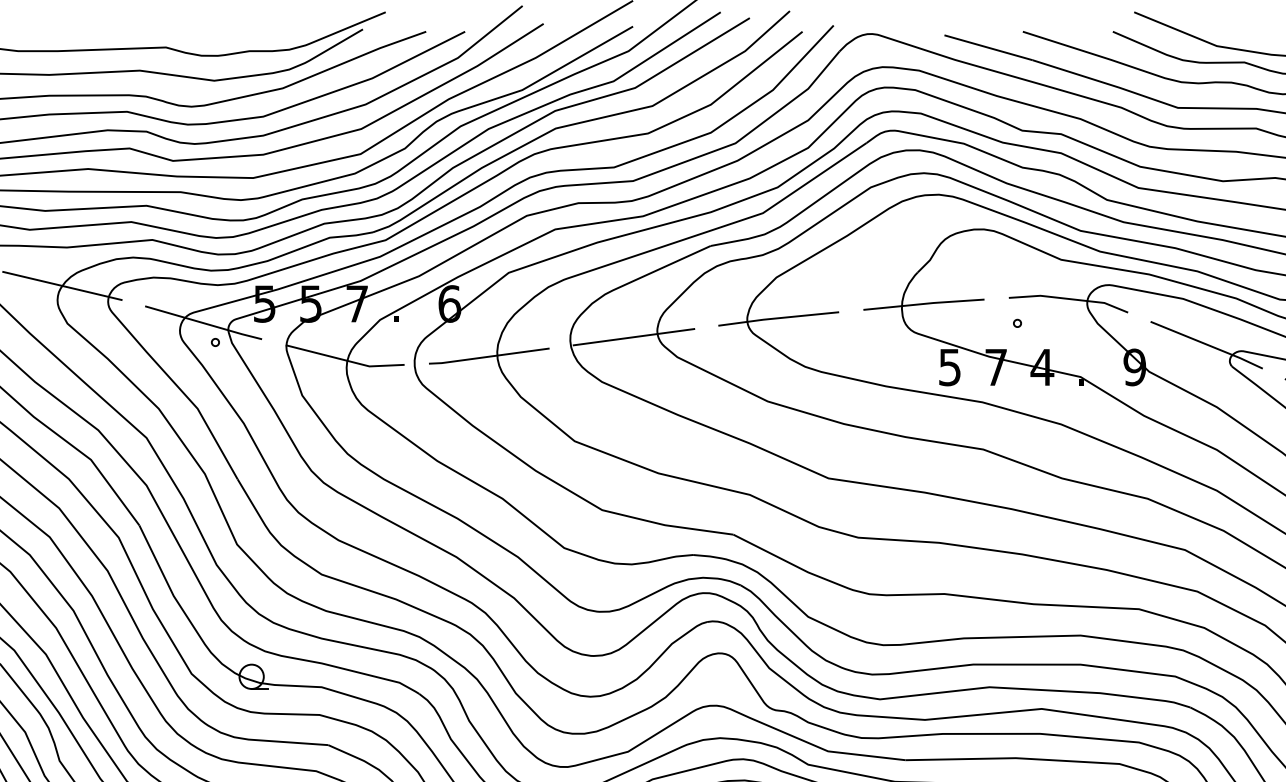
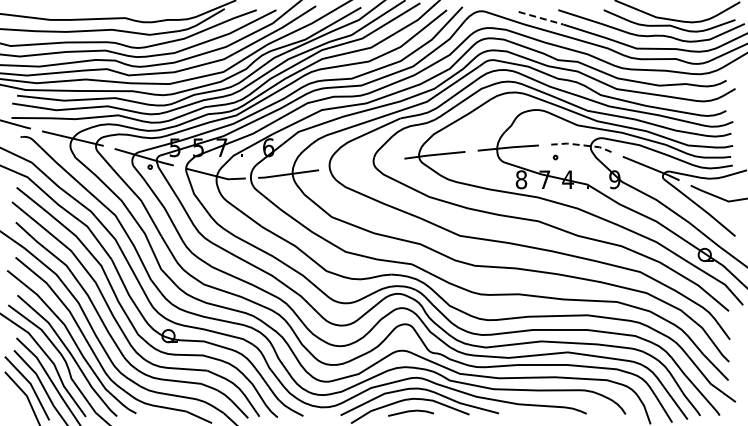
line: (989, 48) -> (541, 18), solid -> dashed
line: (1066, 299) -> (580, 145), solid -> dashed
line: (633, 337) -> (361, 164), removed
text: (950, 366) -> (521, 179), 5 -> 8

